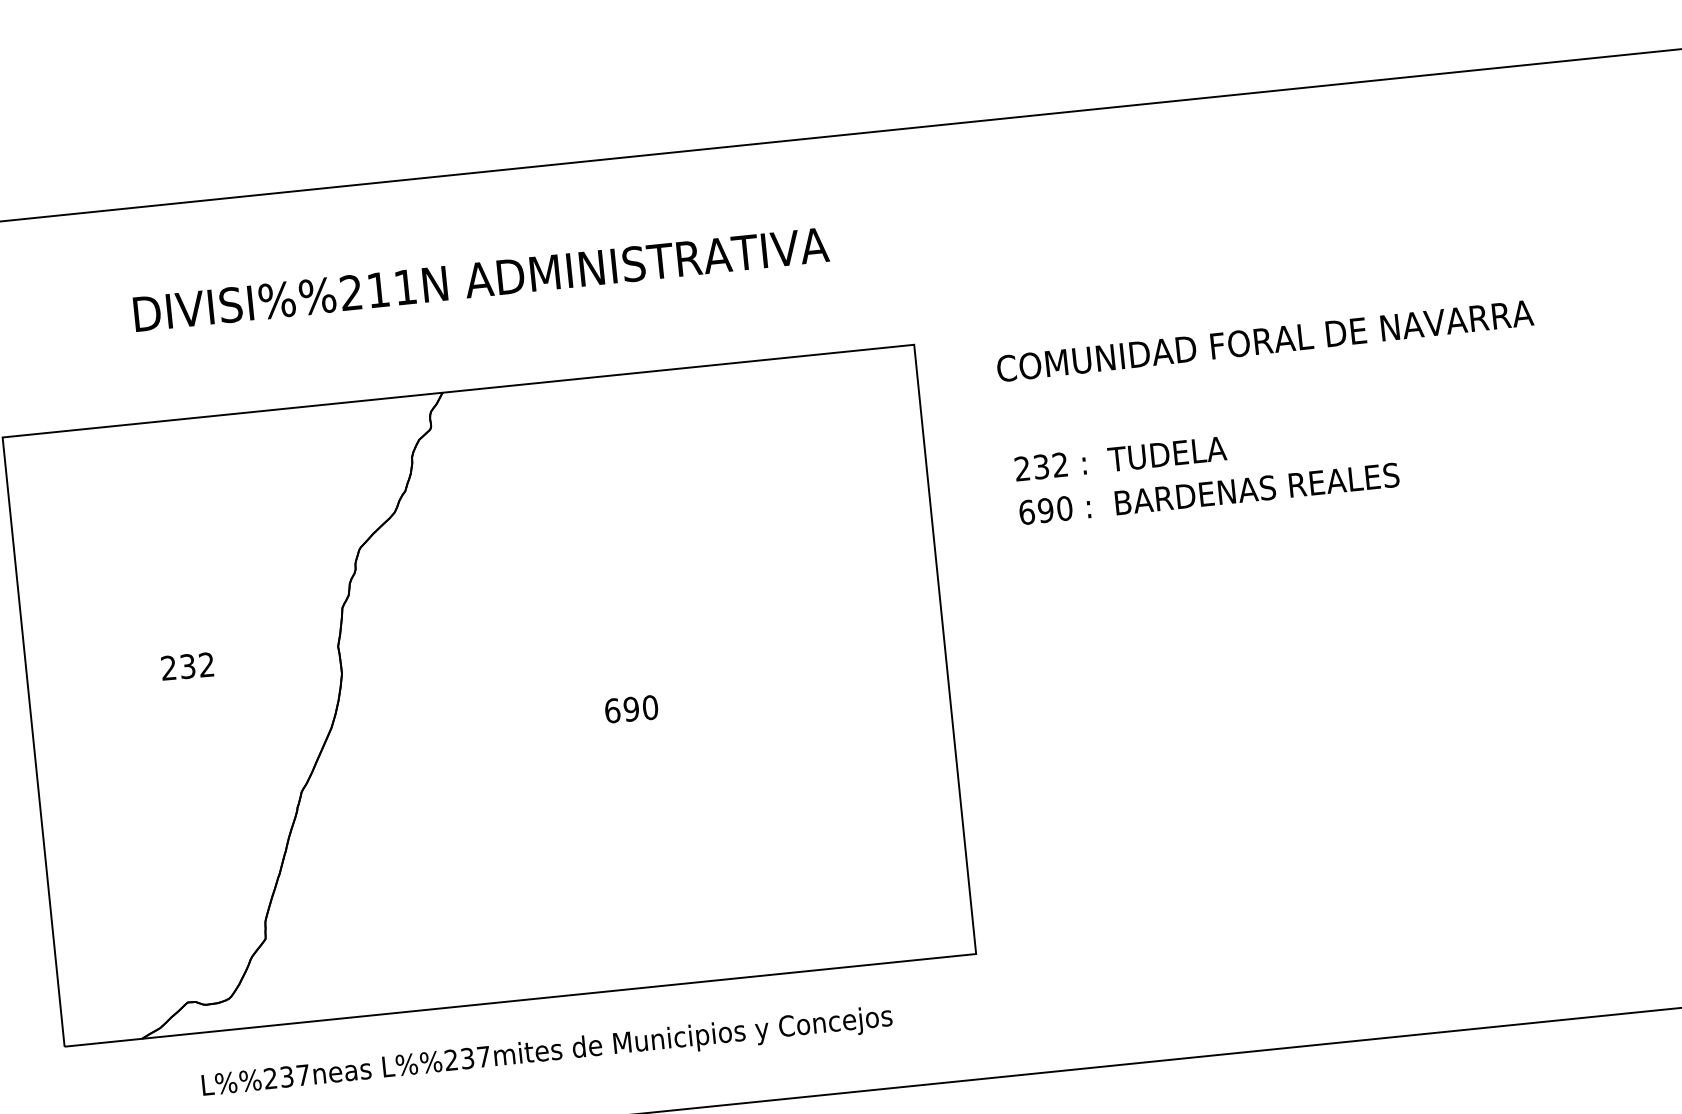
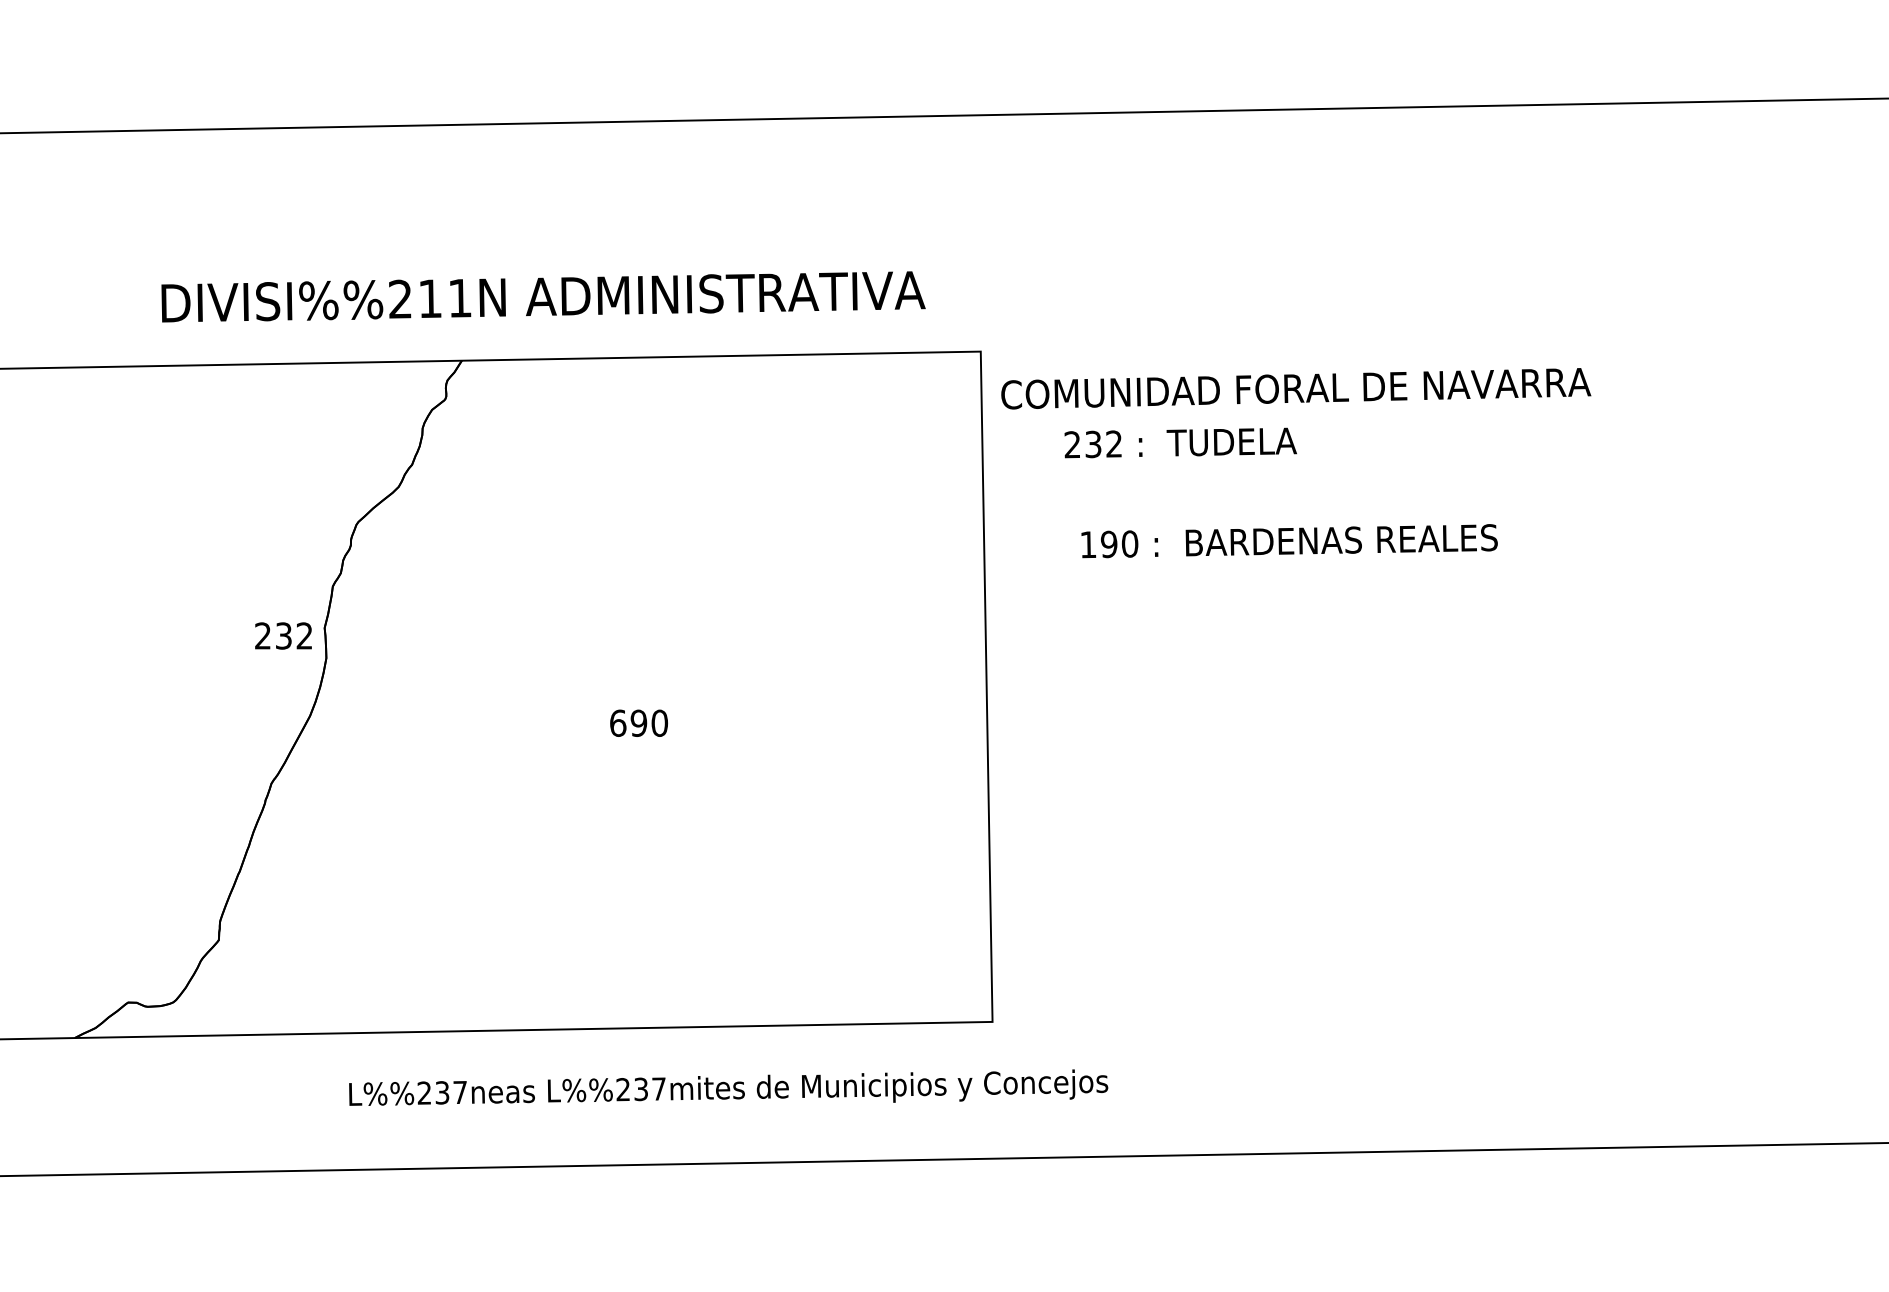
text: (481, 279) -> (543, 296), moved
text: (1265, 340) -> (1296, 388), moved
text: (1120, 458) -> (1180, 442), moved
text: (1026, 512) -> (1088, 544), 690 -> 190
text: (187, 666) -> (283, 635), moved
text: (546, 1050) -> (728, 1087), moved

